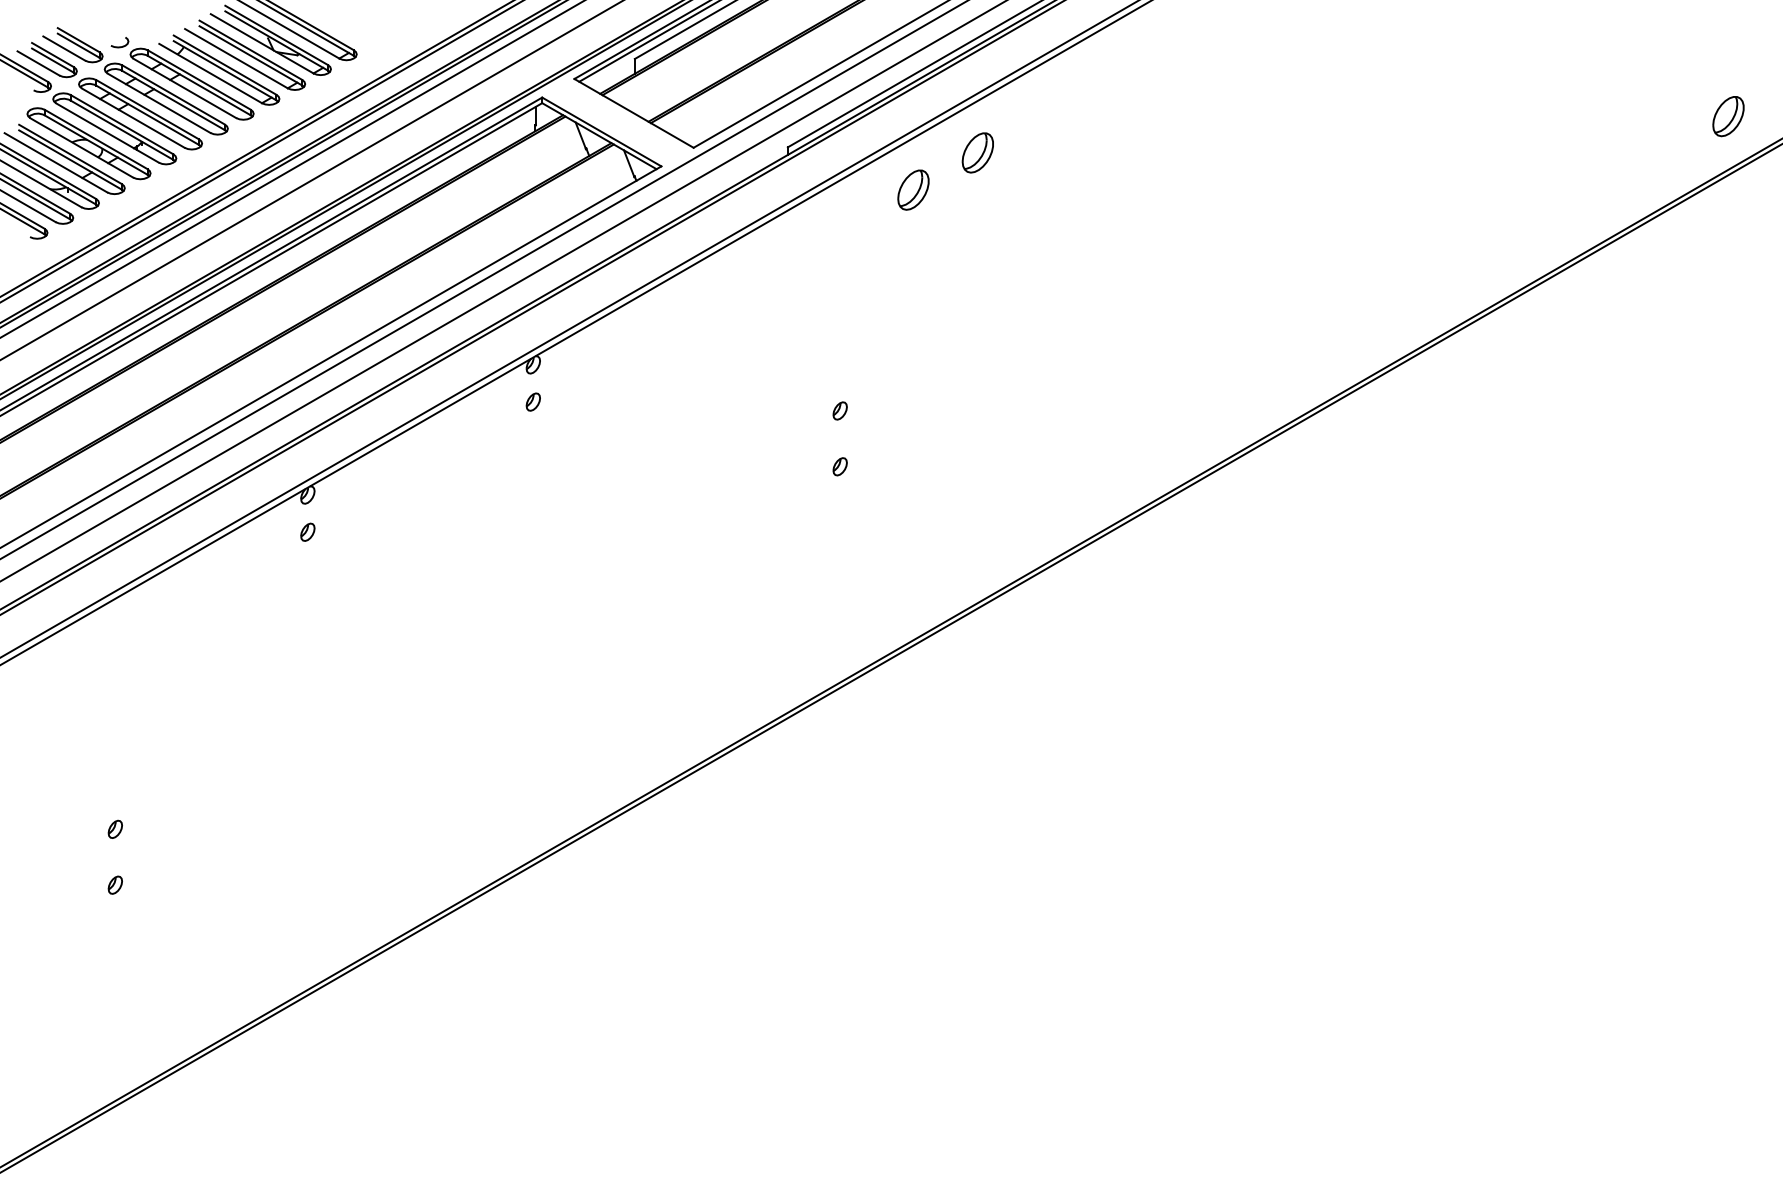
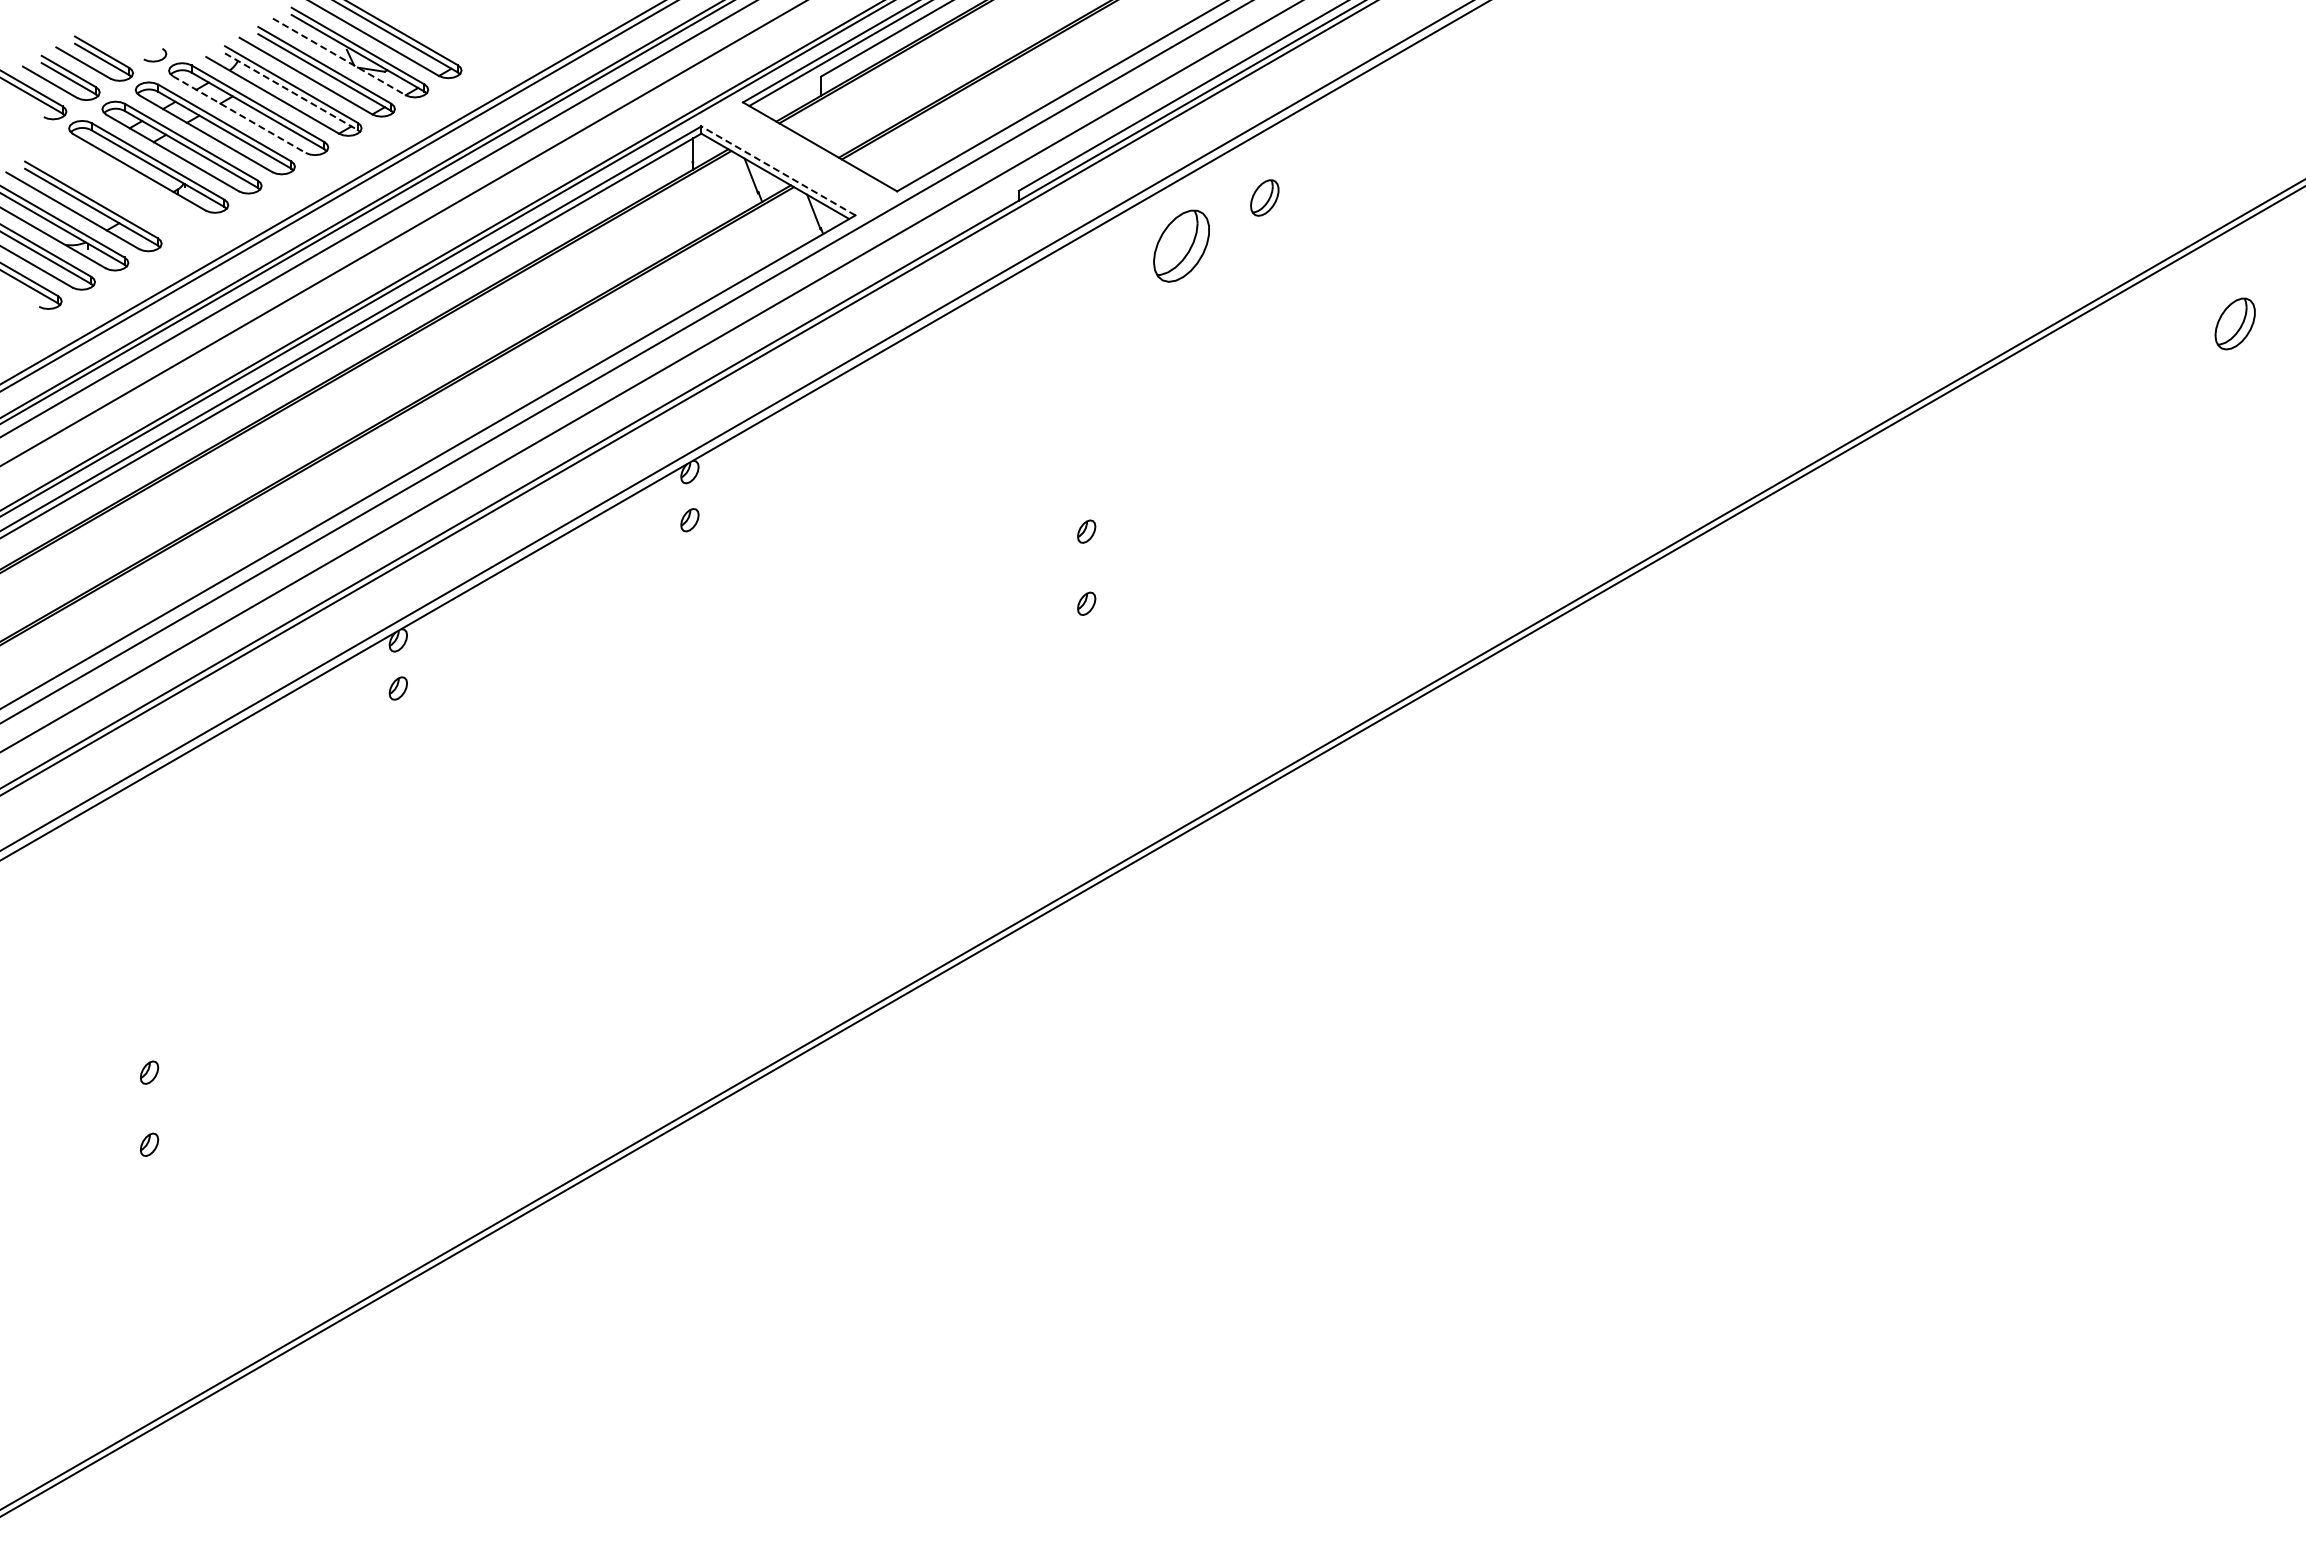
line: (262, 43) -> (339, 56), solid -> dashed
line: (225, 70) -> (291, 91), solid -> dashed
line: (184, 88) -> (239, 114), solid -> dashed
part: (1727, 116) -> (2234, 323), moved
line: (601, 131) -> (778, 170), solid -> dashed
part: (88, 143) -> (114, 185), removed
part: (977, 152) -> (1264, 197), size x0.7
part: (912, 189) -> (1180, 245), size x1.4

